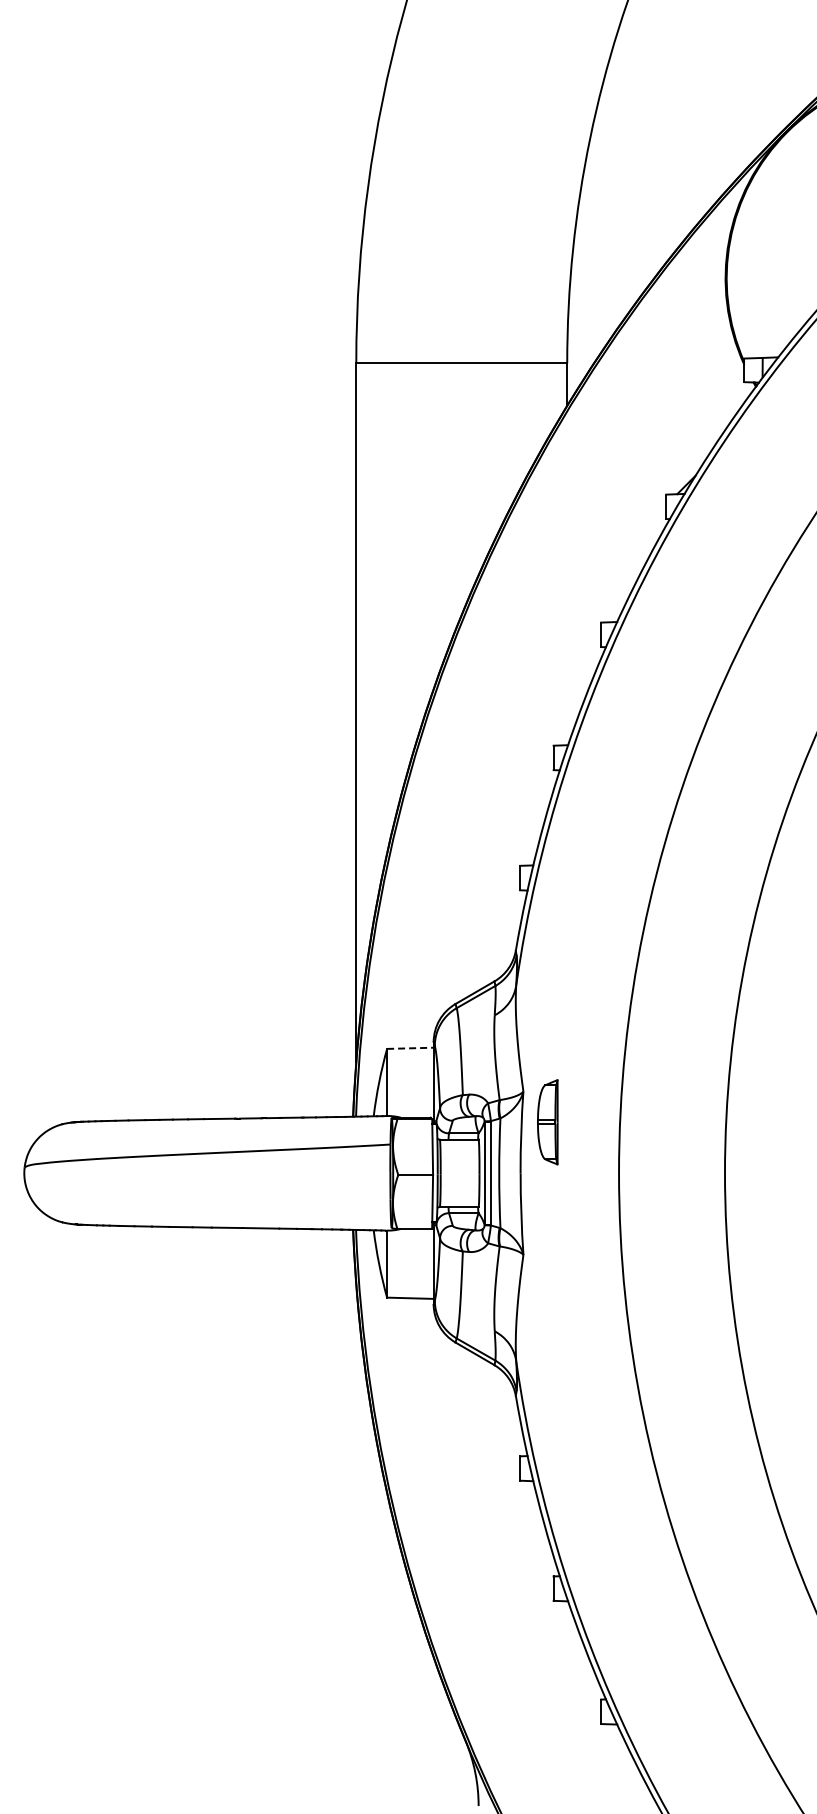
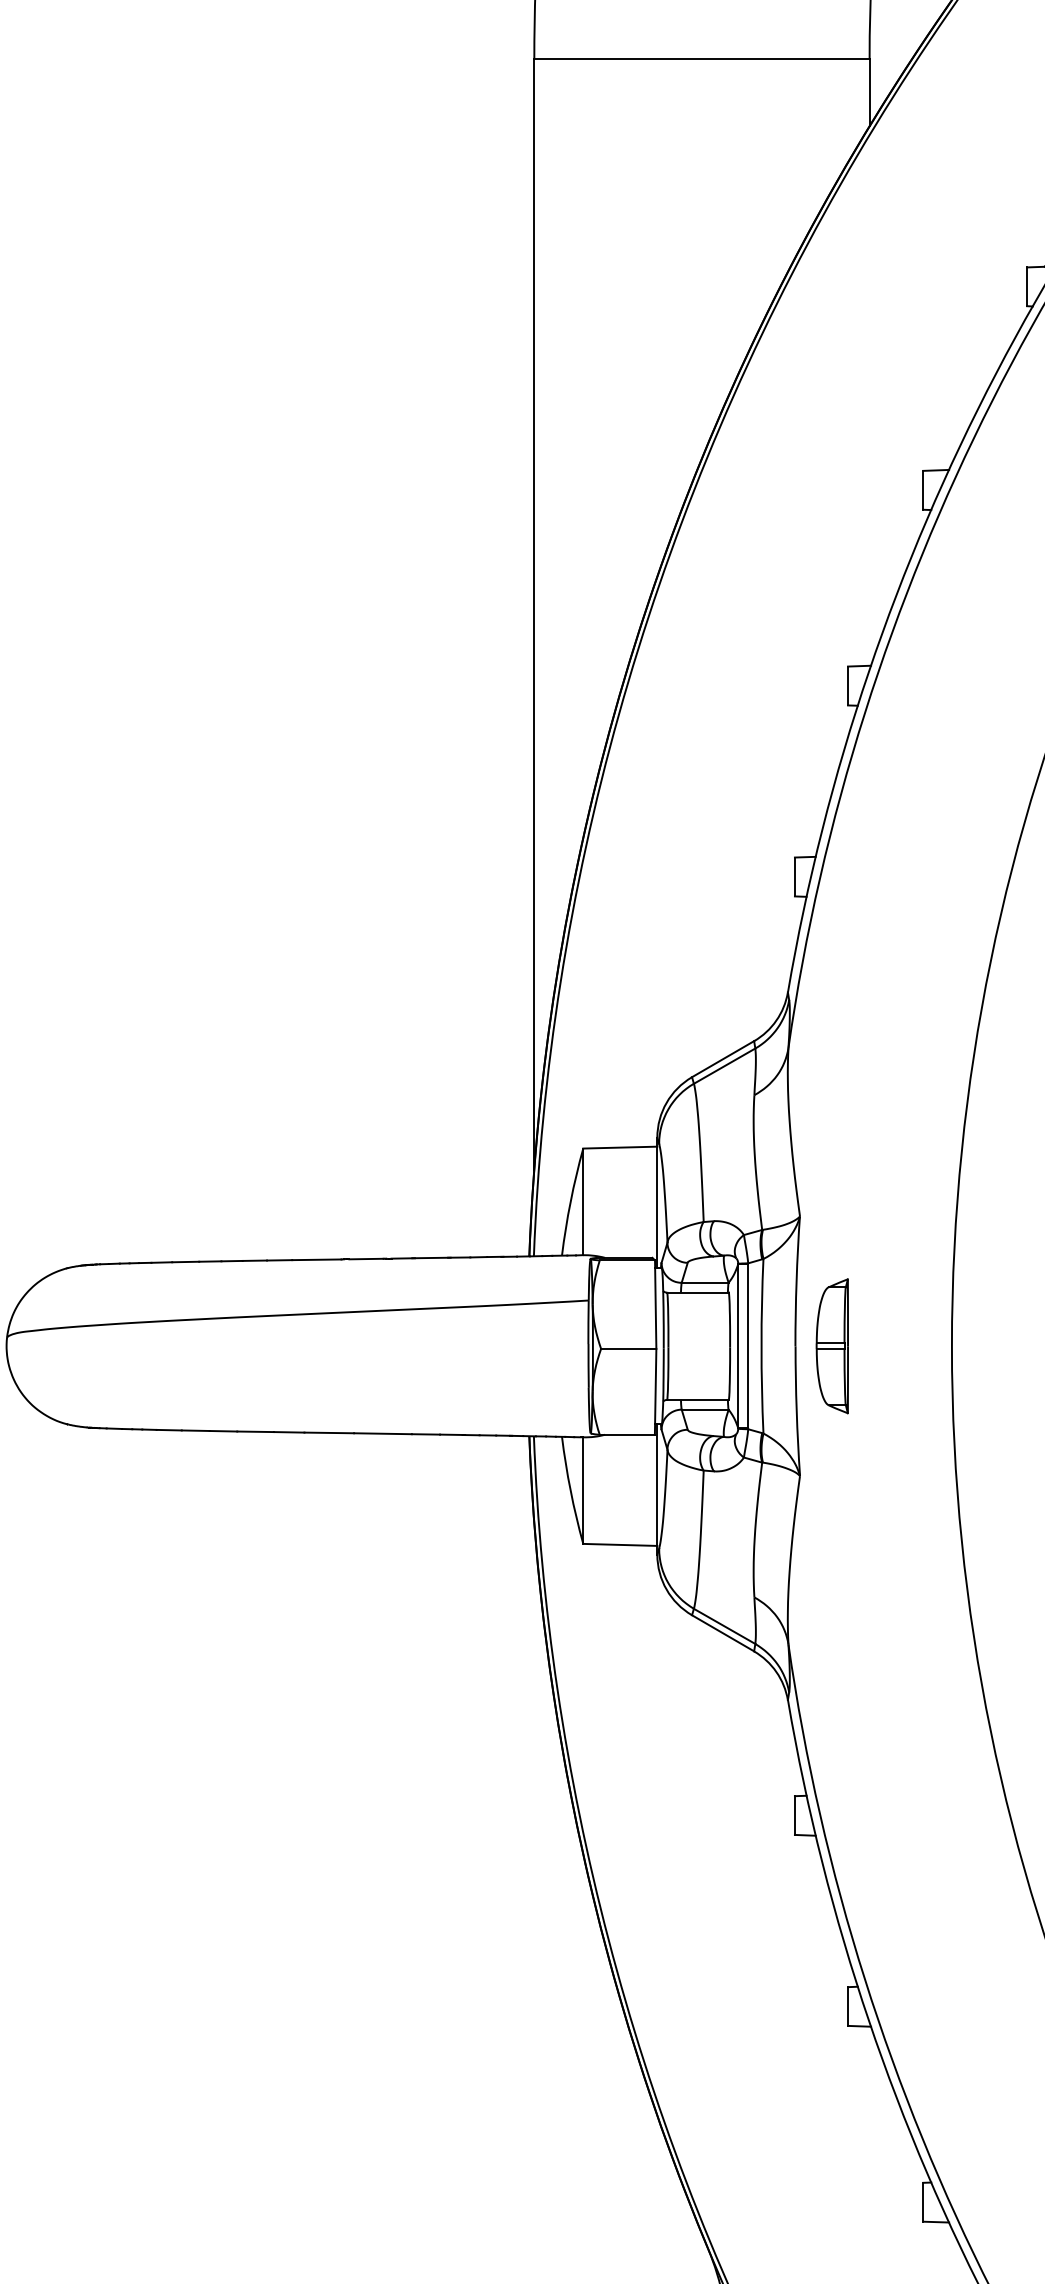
line: (410, 1048) -> (620, 1147), dashed -> solid
part: (547, 1122) -> (831, 1346), moved

